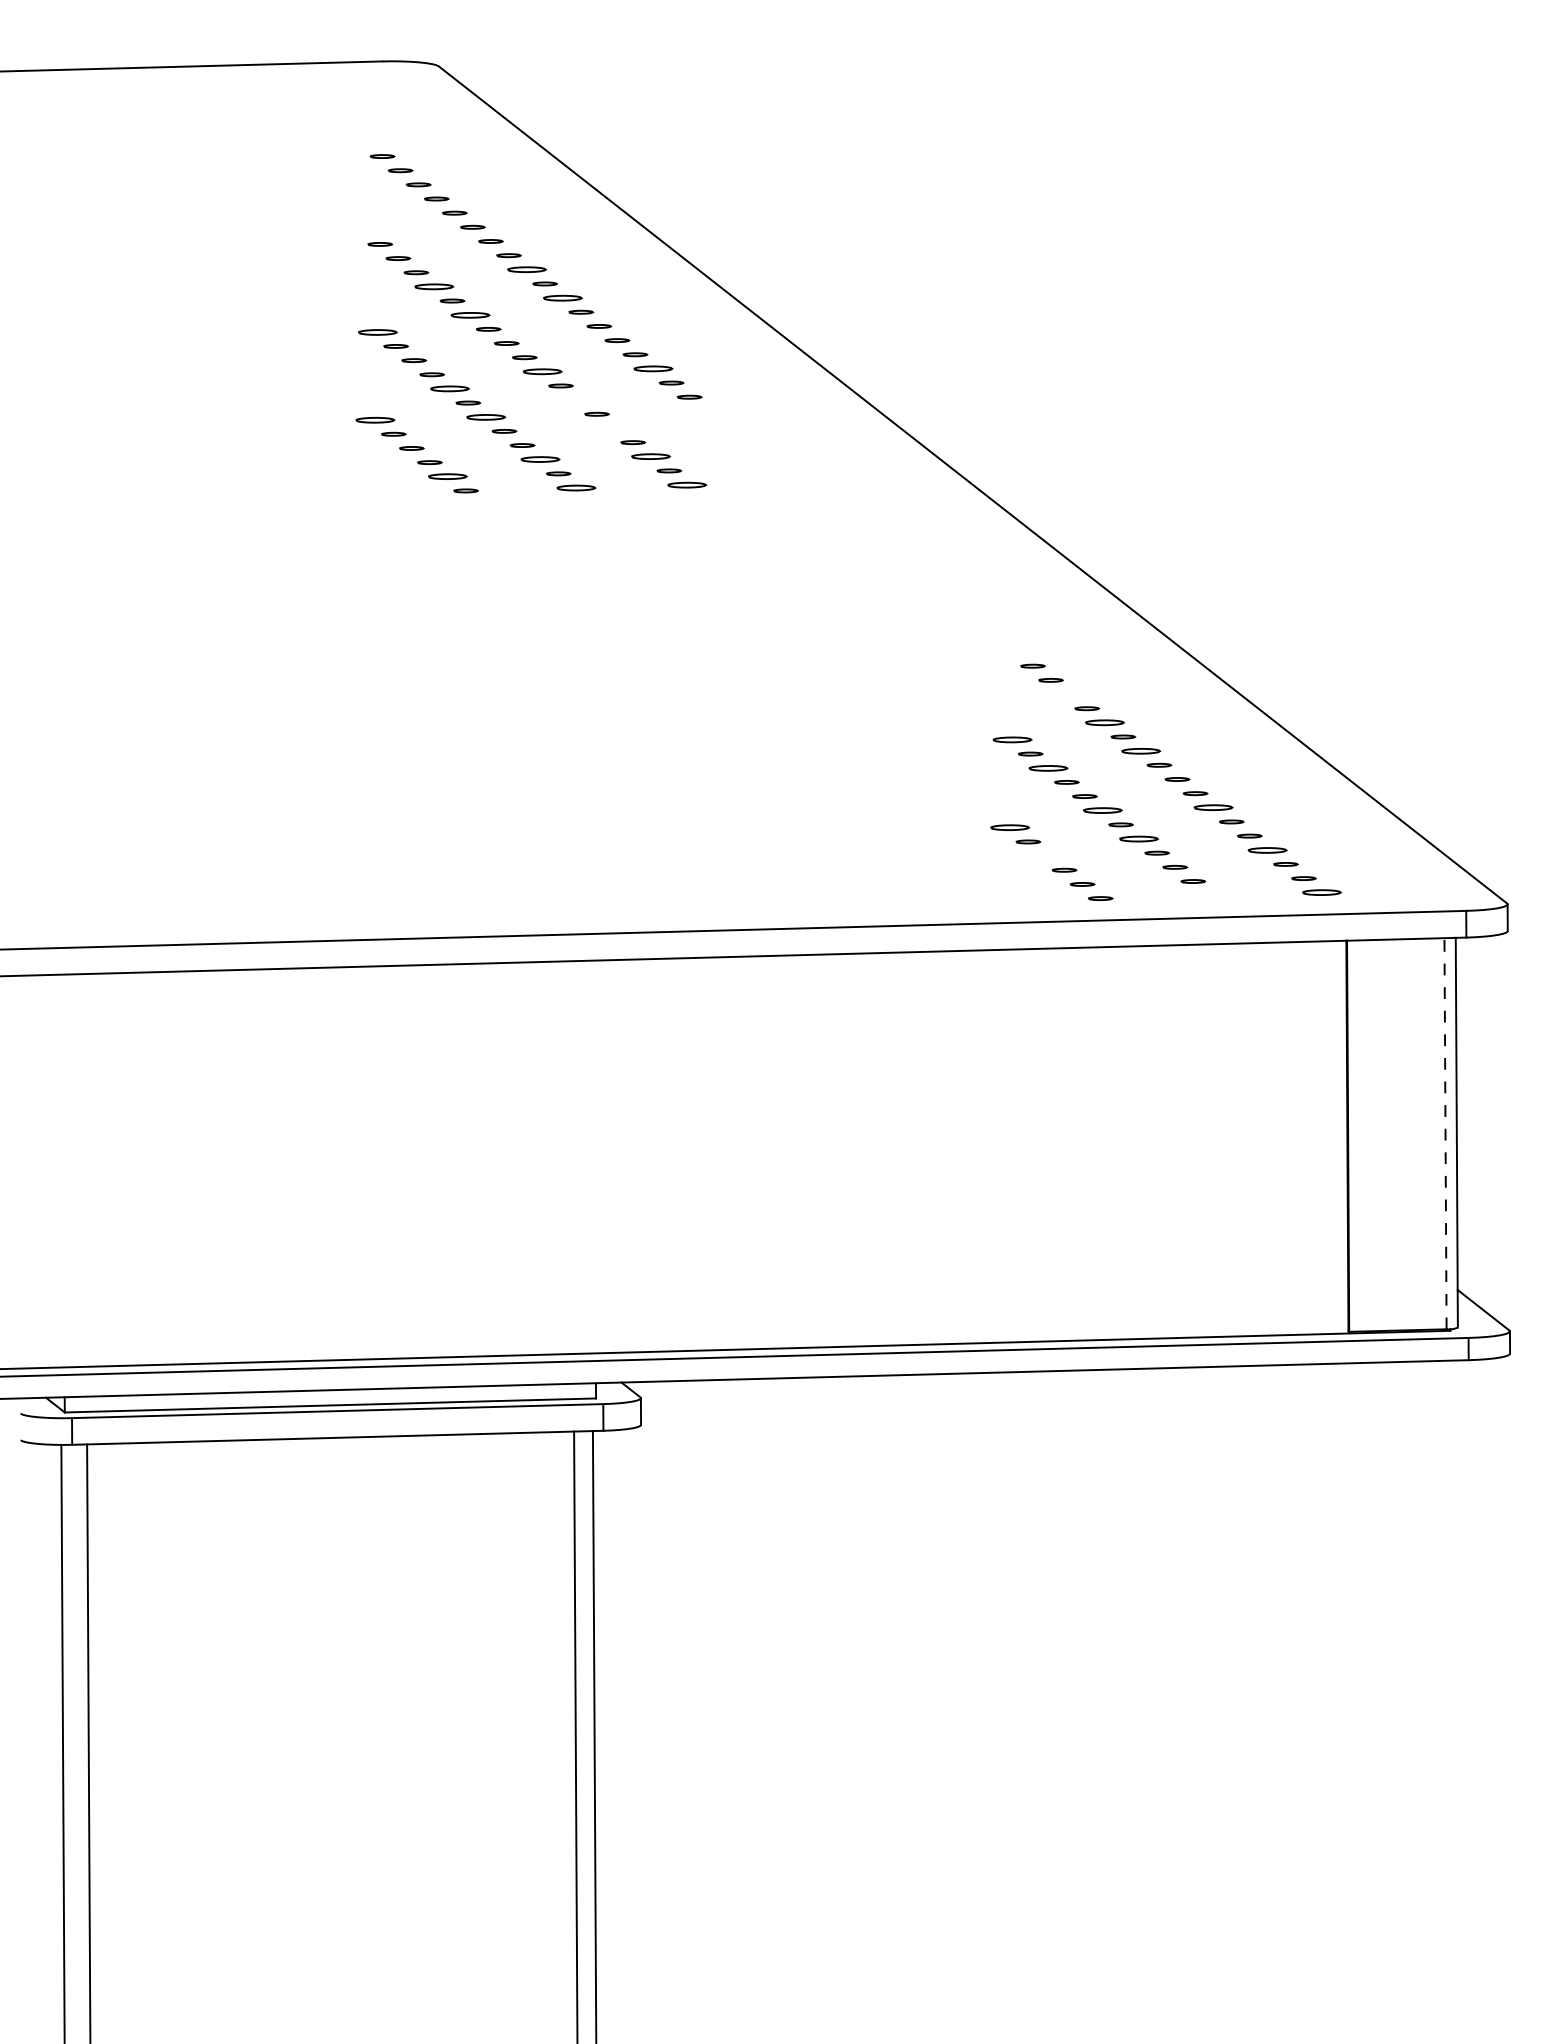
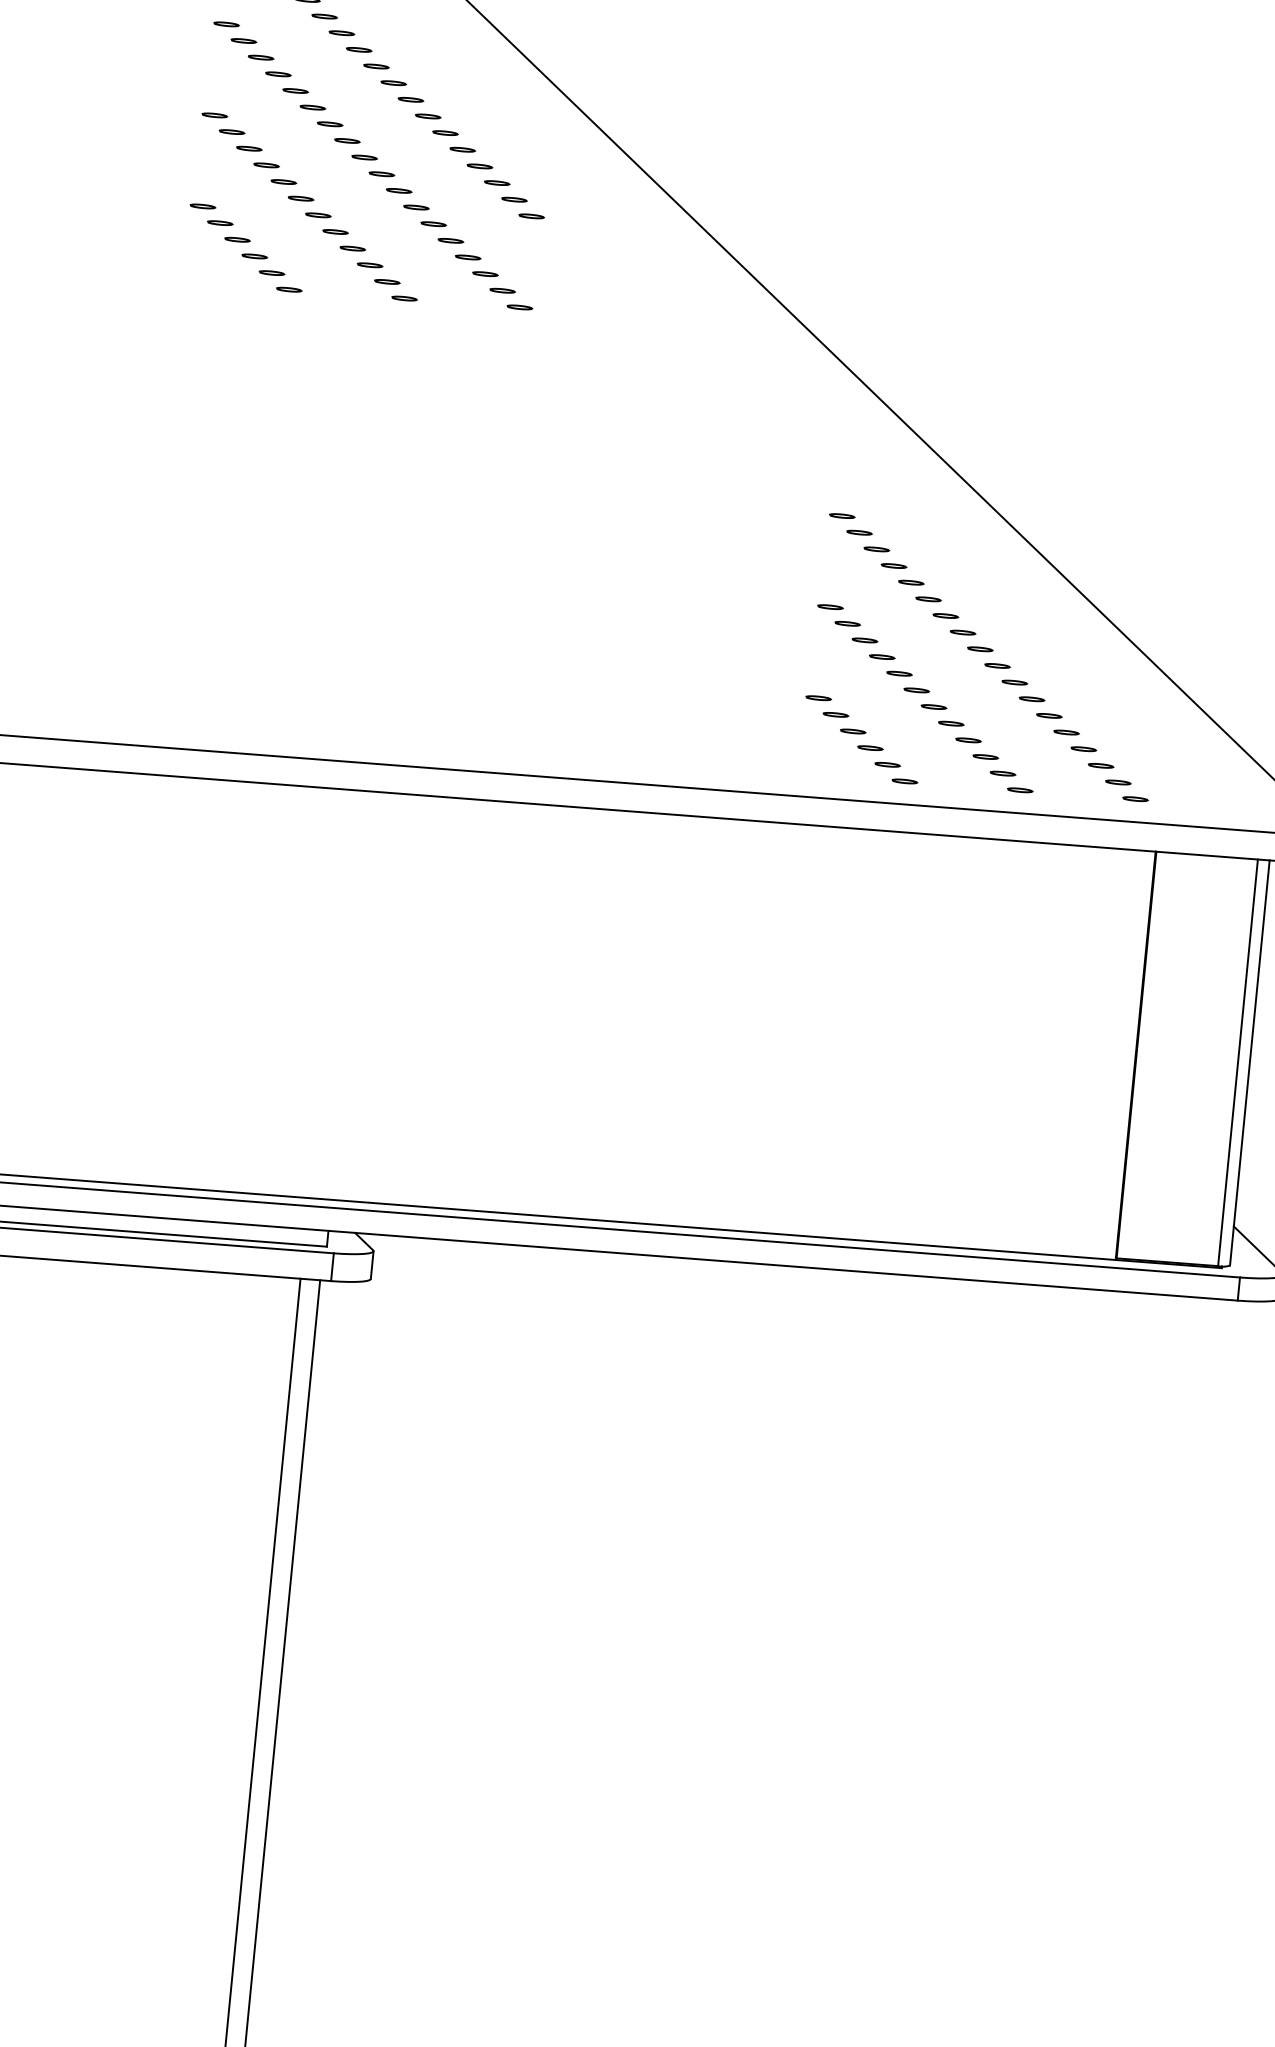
part: (526, 269) -> (375, 66), size x0.62
part: (434, 286) -> (278, 73), size x0.62
part: (563, 297) -> (411, 99), size x0.62
part: (470, 314) -> (312, 106), size x0.62
part: (377, 331) -> (214, 114), size x0.62
part: (653, 368) -> (497, 182), size x0.62
part: (542, 371) -> (381, 173), size x0.62
part: (450, 388) -> (284, 181), size x0.62
part: (578, 399) -> (415, 206), added
part: (486, 416) -> (318, 214), size x0.62
part: (375, 419) -> (202, 205), size x0.62
line: (615, 427) -> (451, 239), added
part: (651, 456) -> (485, 273), size x0.62
part: (540, 459) -> (370, 265), size x0.62
part: (447, 476) -> (271, 272), size x0.62
part: (687, 484) -> (520, 306), size x0.62
part: (576, 487) -> (404, 298), size x0.62
part: (1014, 651) -> (841, 515), added
line: (1069, 693) -> (894, 565), added
part: (1105, 722) -> (928, 599), size x0.62
part: (1012, 739) -> (830, 606), size x0.62
part: (1141, 750) -> (963, 631), size x0.62
part: (1048, 767) -> (864, 639), size x0.62
part: (1213, 807) -> (1031, 698), size x0.62
part: (1102, 810) -> (916, 690), size x0.62
part: (1010, 827) -> (818, 697), size x0.62
part: (1138, 838) -> (950, 723), size x0.62
part: (1267, 849) -> (1083, 748), size x0.62
part: (1046, 855) -> (853, 730), added
part: (1321, 892) -> (1135, 798), size x0.62
part: (1211, 895) -> (1020, 790), added
line: (1445, 1133) -> (1237, 1062), dashed -> solid

